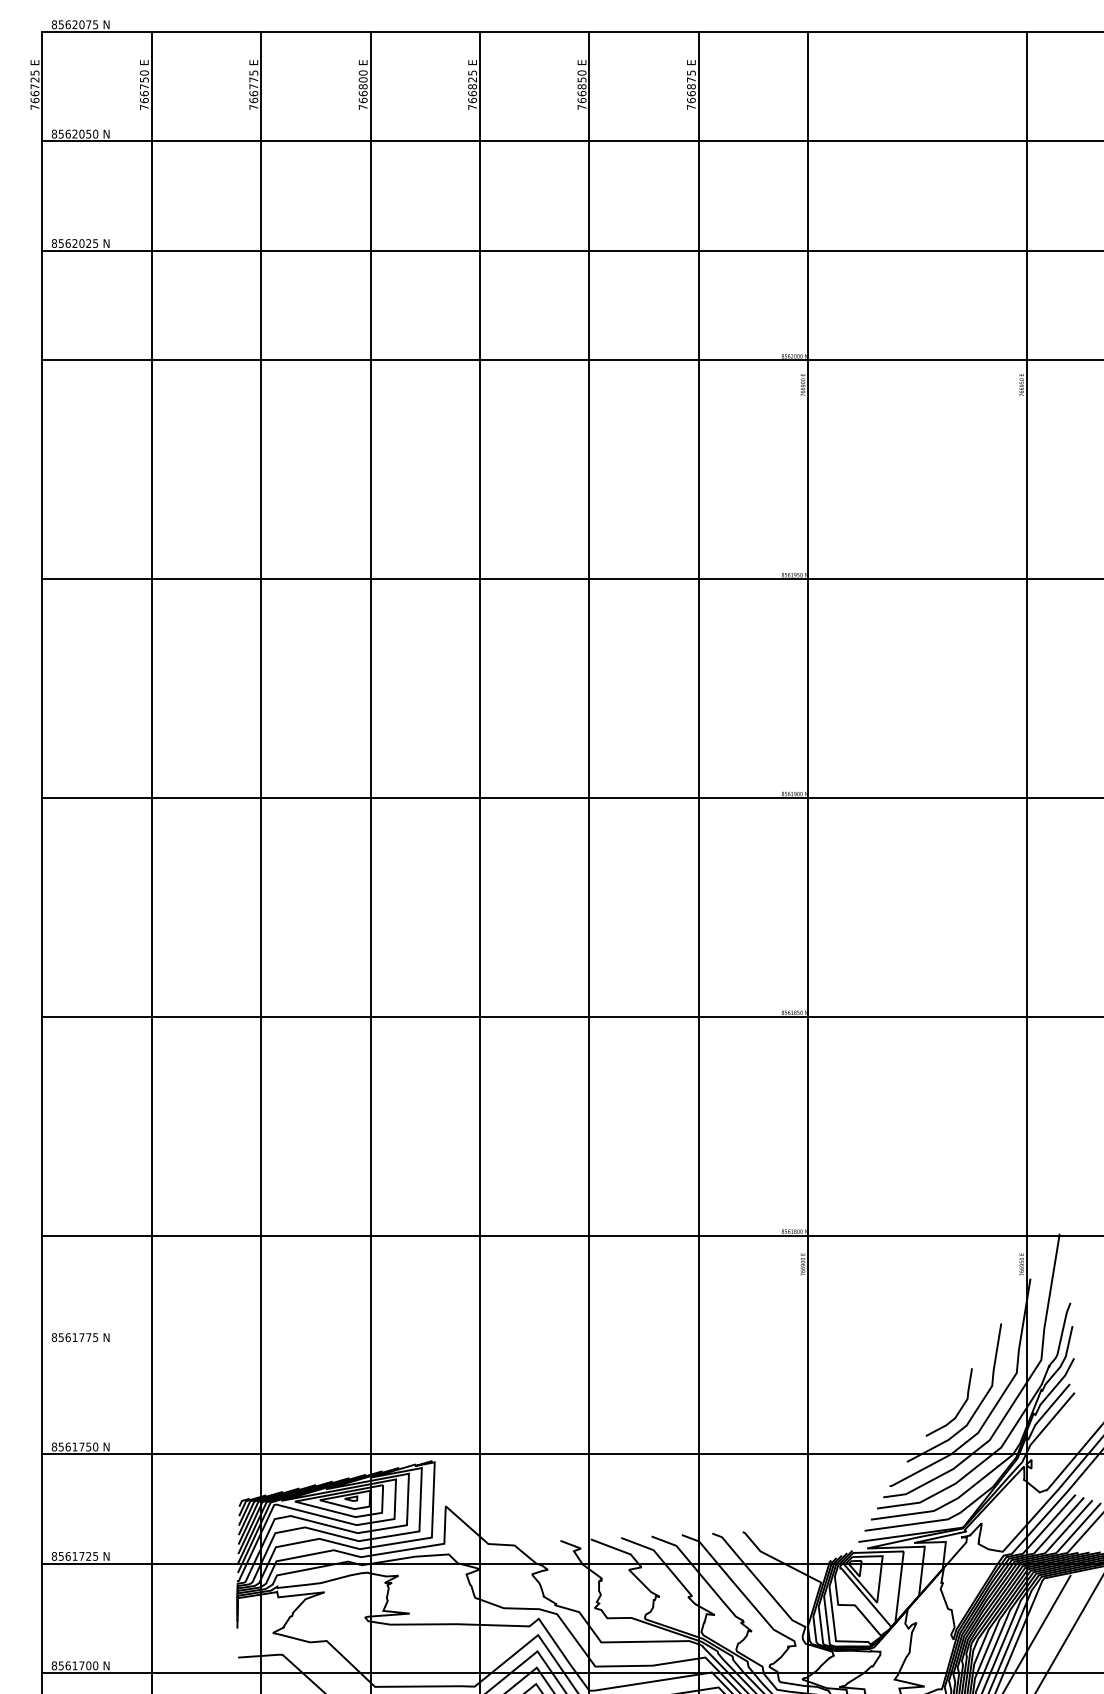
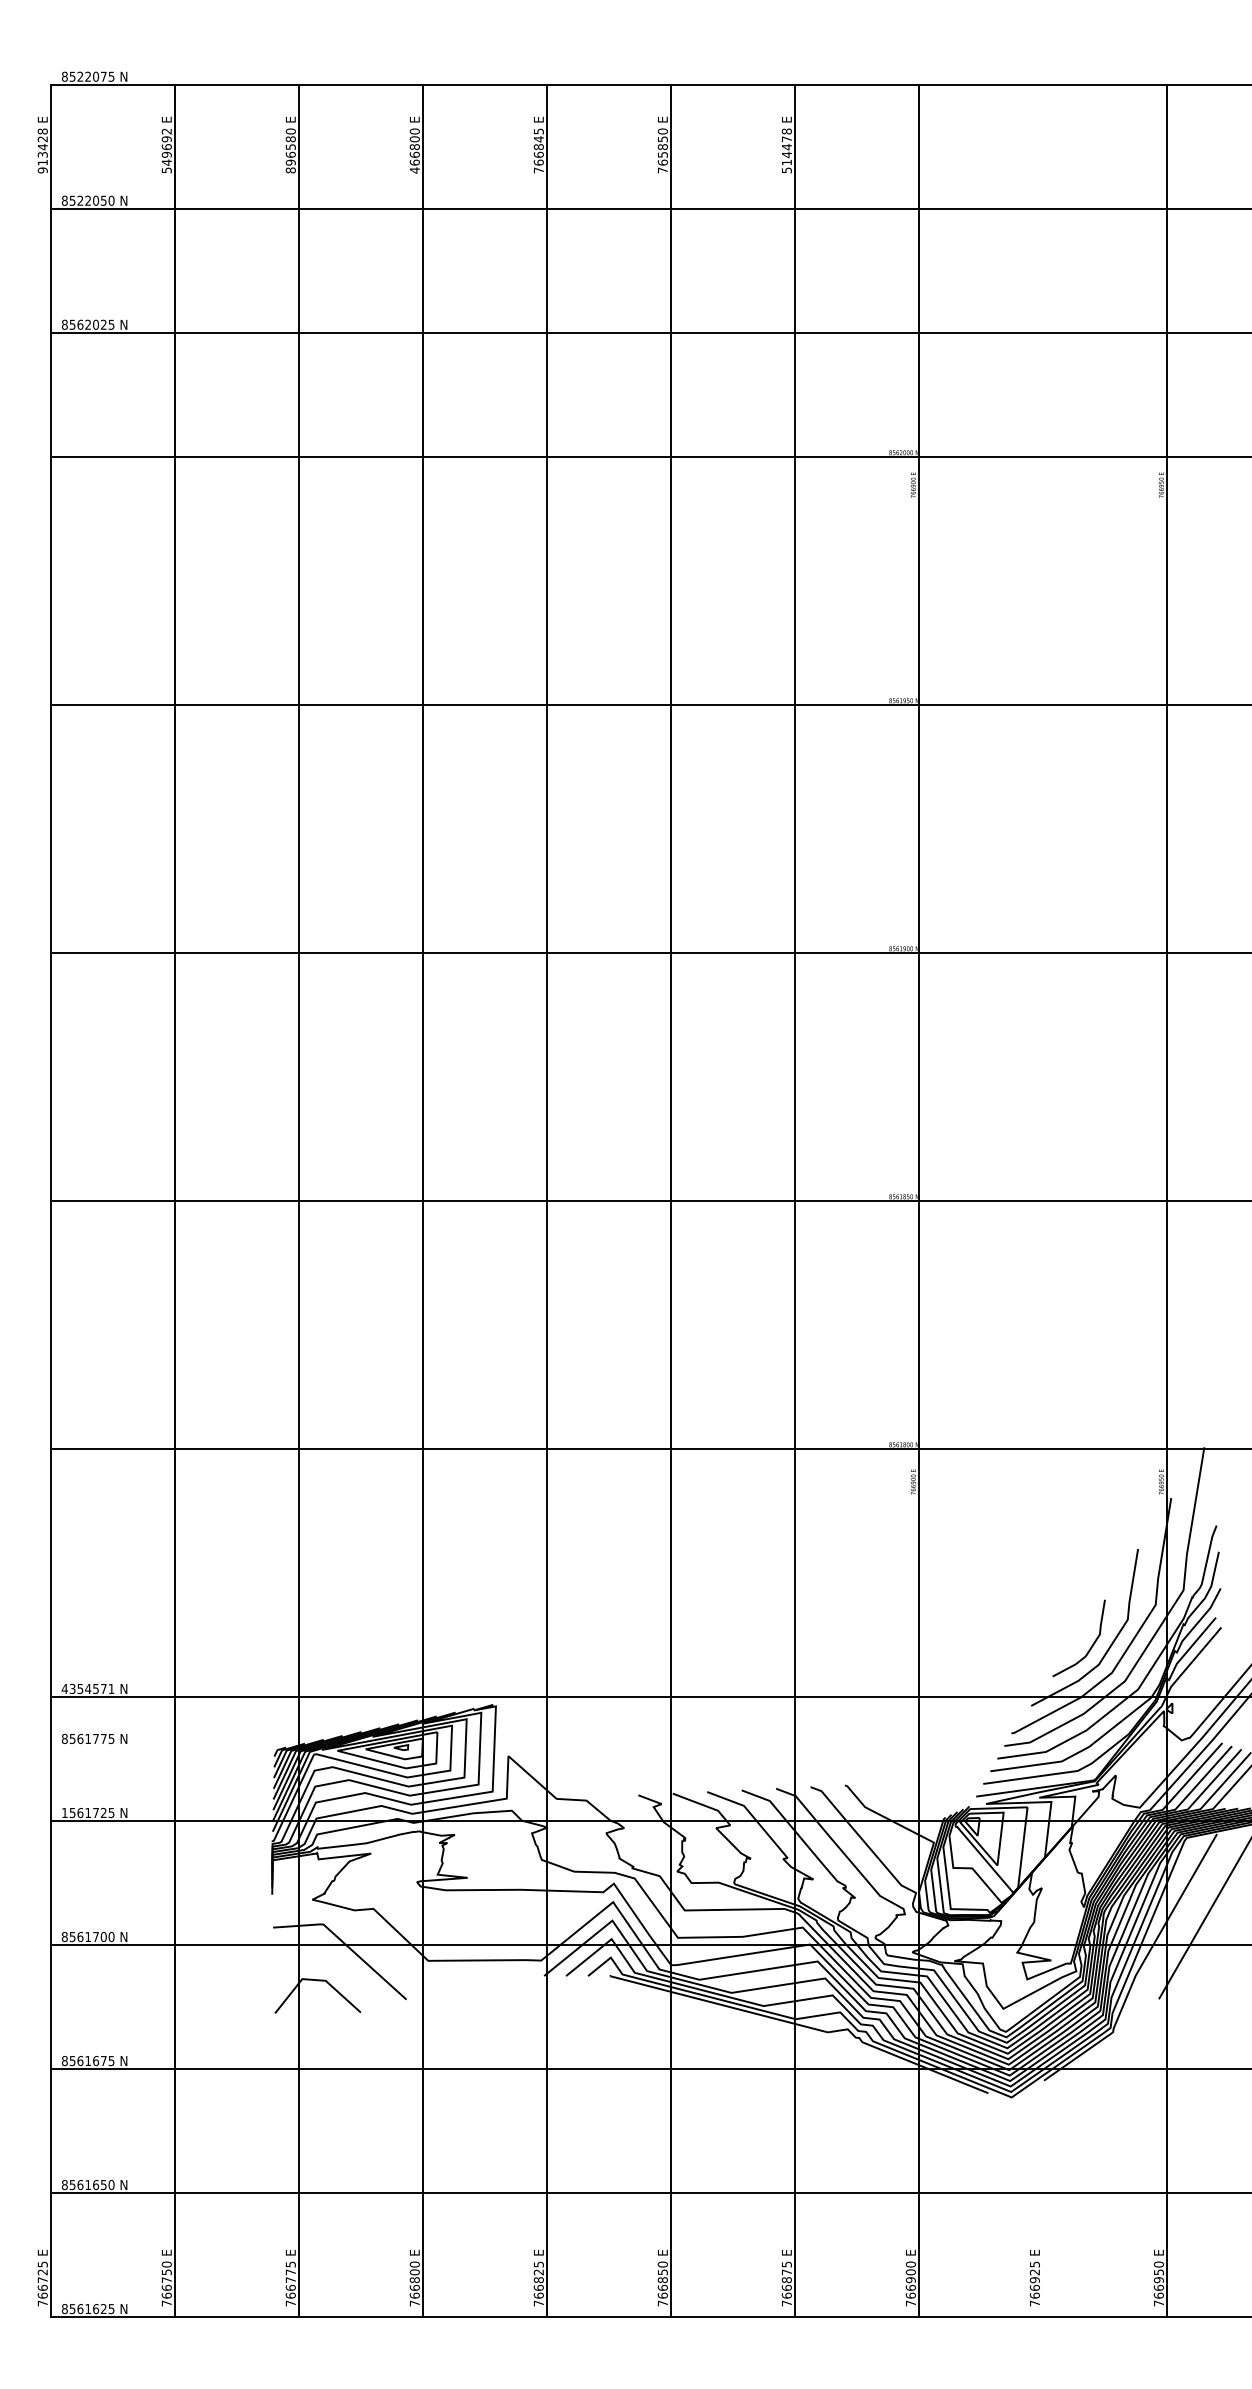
text: (68, 24) -> (80, 76), 8562075 -> 8522075
text: (472, 80) -> (538, 139), 766825 -> 766845
text: (34, 89) -> (42, 150), 766725 -> 913428
text: (144, 89) -> (166, 150), 766750 -> 549692
text: (253, 89) -> (290, 150), 766775 -> 896580
text: (691, 89) -> (786, 150), 766875 -> 514478
text: (581, 93) -> (662, 154), 766850 -> 765850
text: (362, 107) -> (414, 170), 766800 -> 466800
text: (68, 133) -> (80, 200), 8562050 -> 8522050
text: (80, 1337) -> (94, 1738), moved
text: (74, 1446) -> (87, 1688), 8561750 -> 4354571
text: (54, 1556) -> (64, 1812), 8561725 -> 1561725

